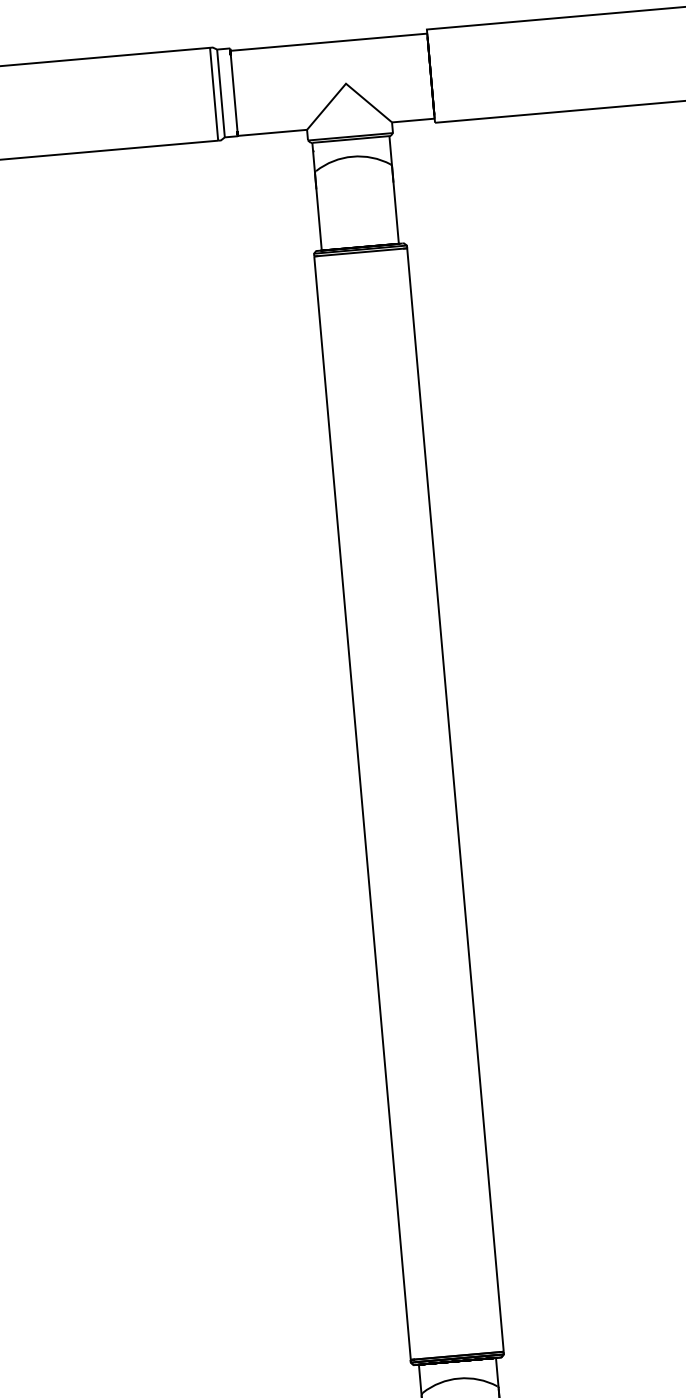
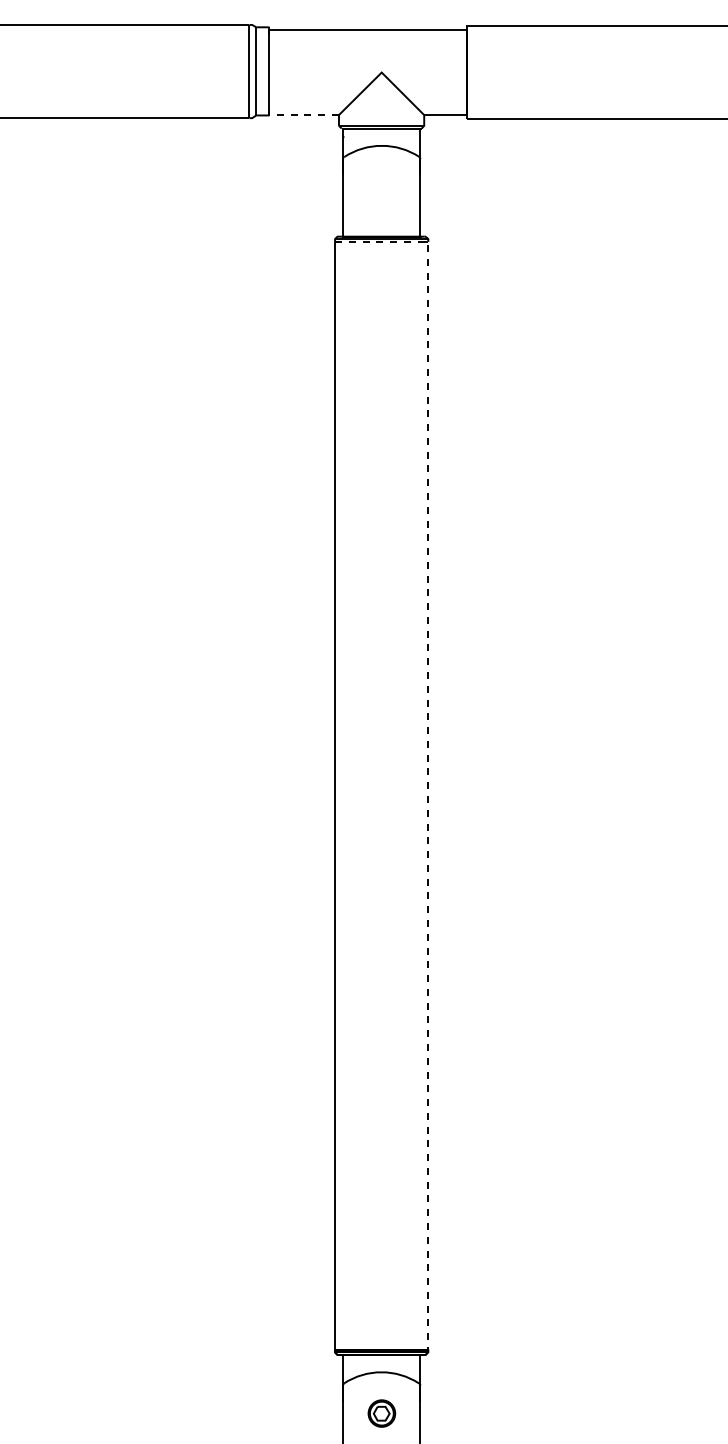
line: (272, 133) -> (304, 115), solid -> dashed
line: (451, 753) -> (428, 748), solid -> dashed

